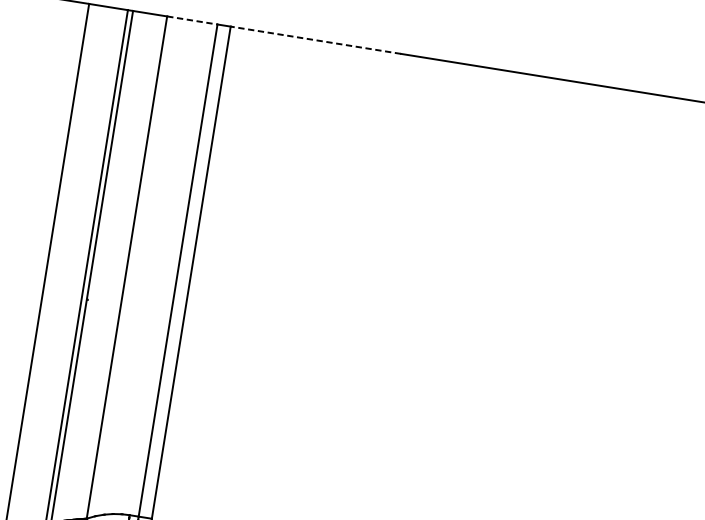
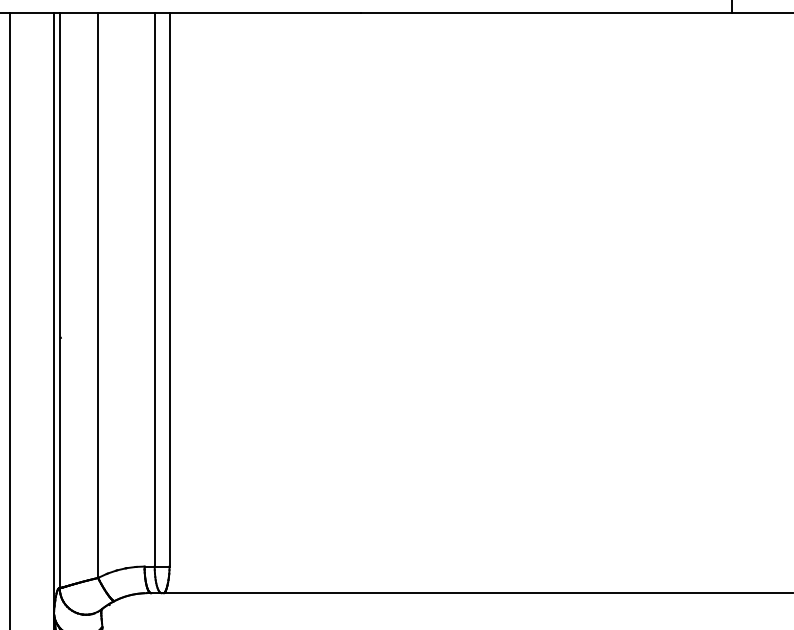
line: (192, 20) -> (126, 13), dashed -> solid
line: (316, 40) -> (265, 13), dashed -> solid

